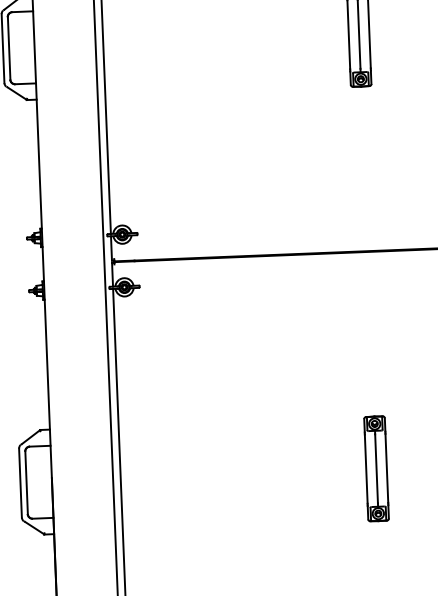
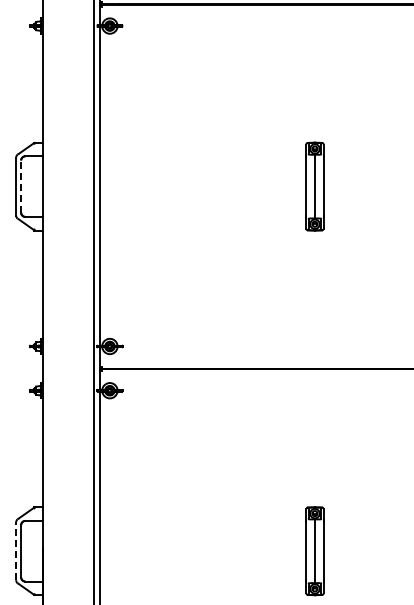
line: (9, 48) -> (21, 186), solid -> dashed
line: (20, 483) -> (16, 551), solid -> dashed

